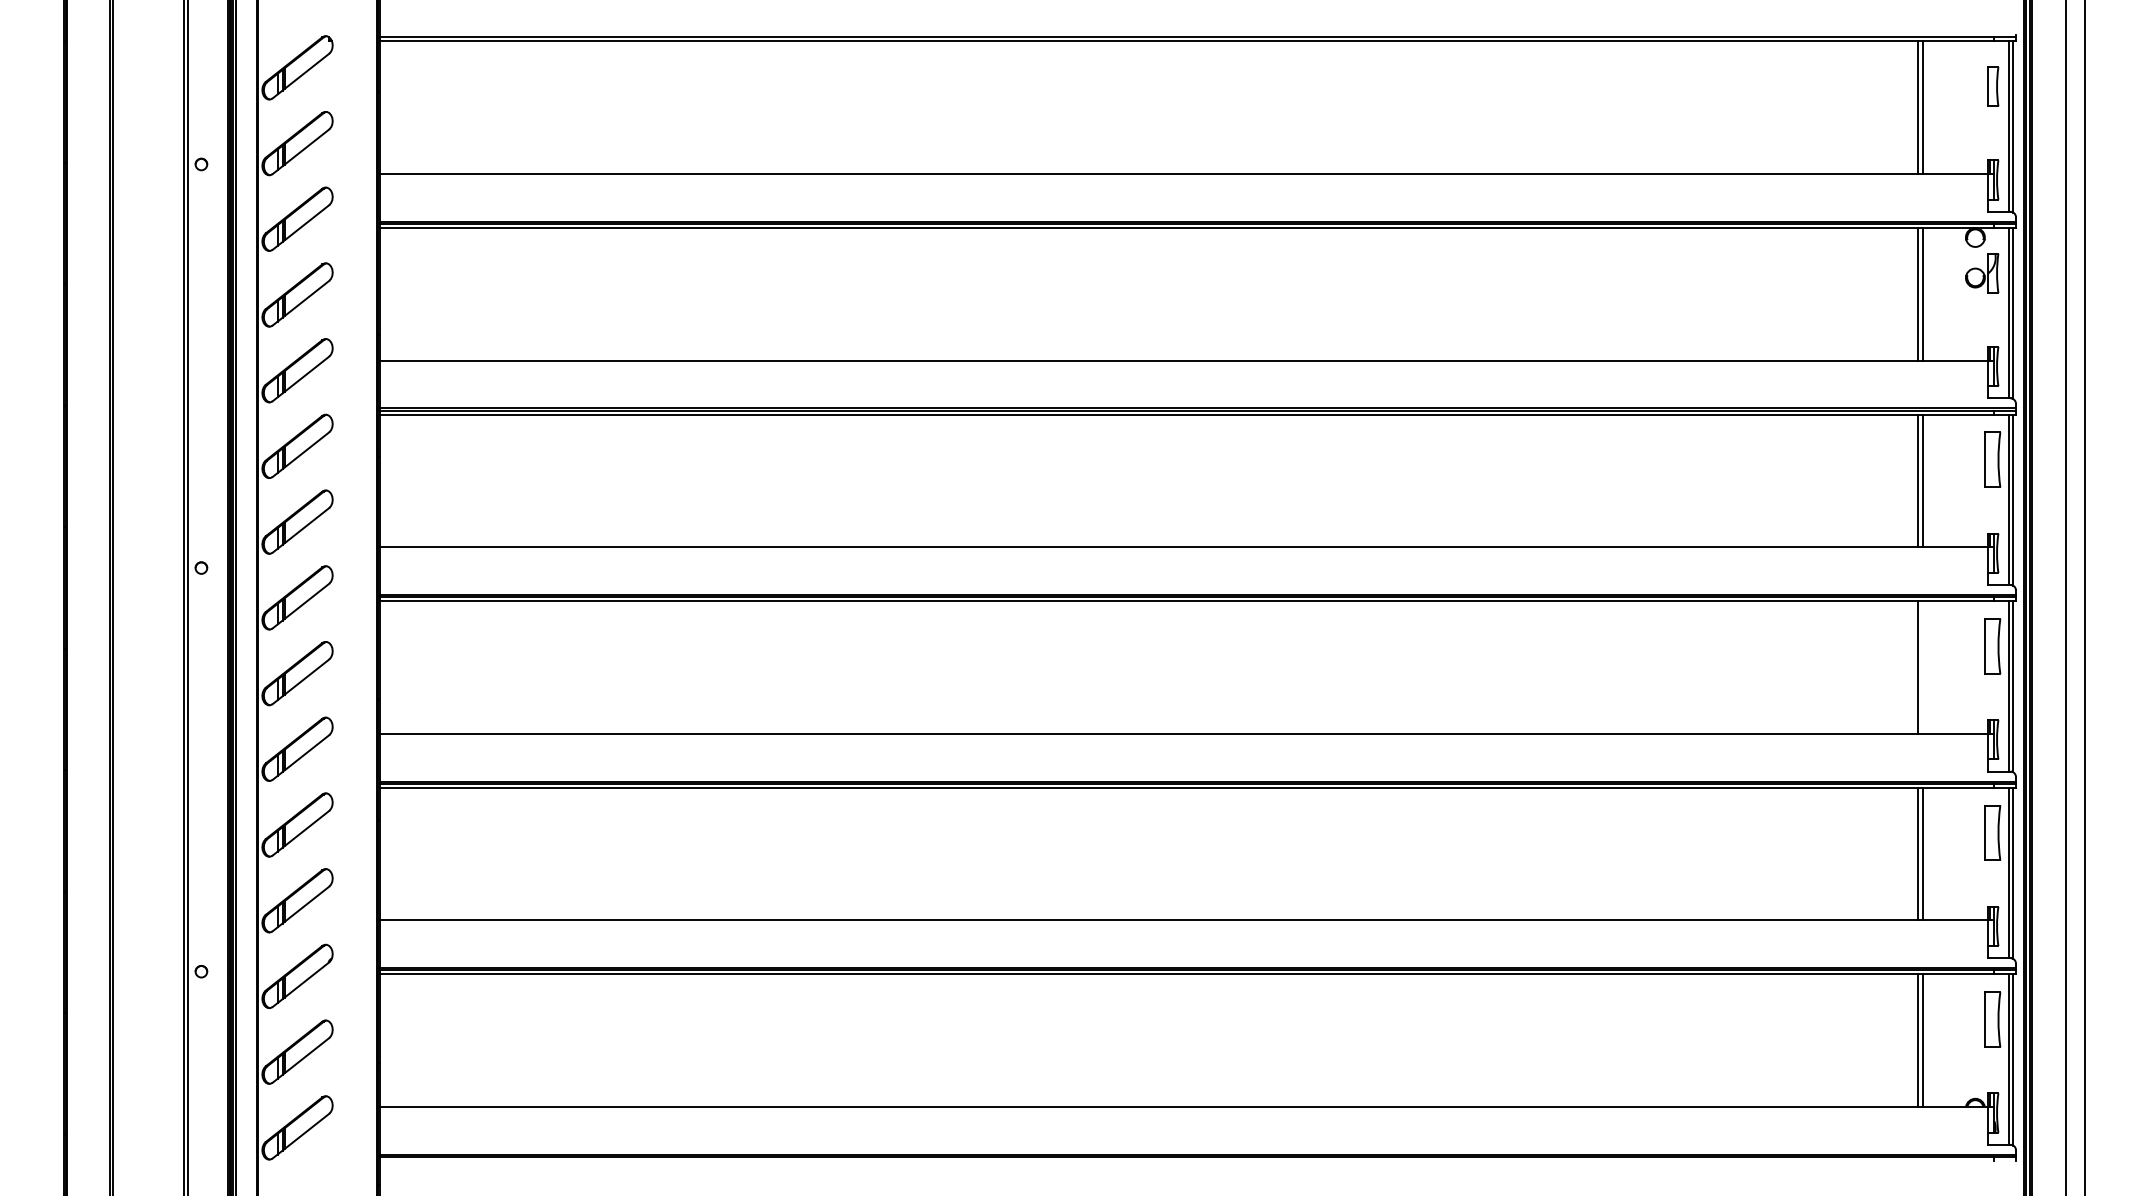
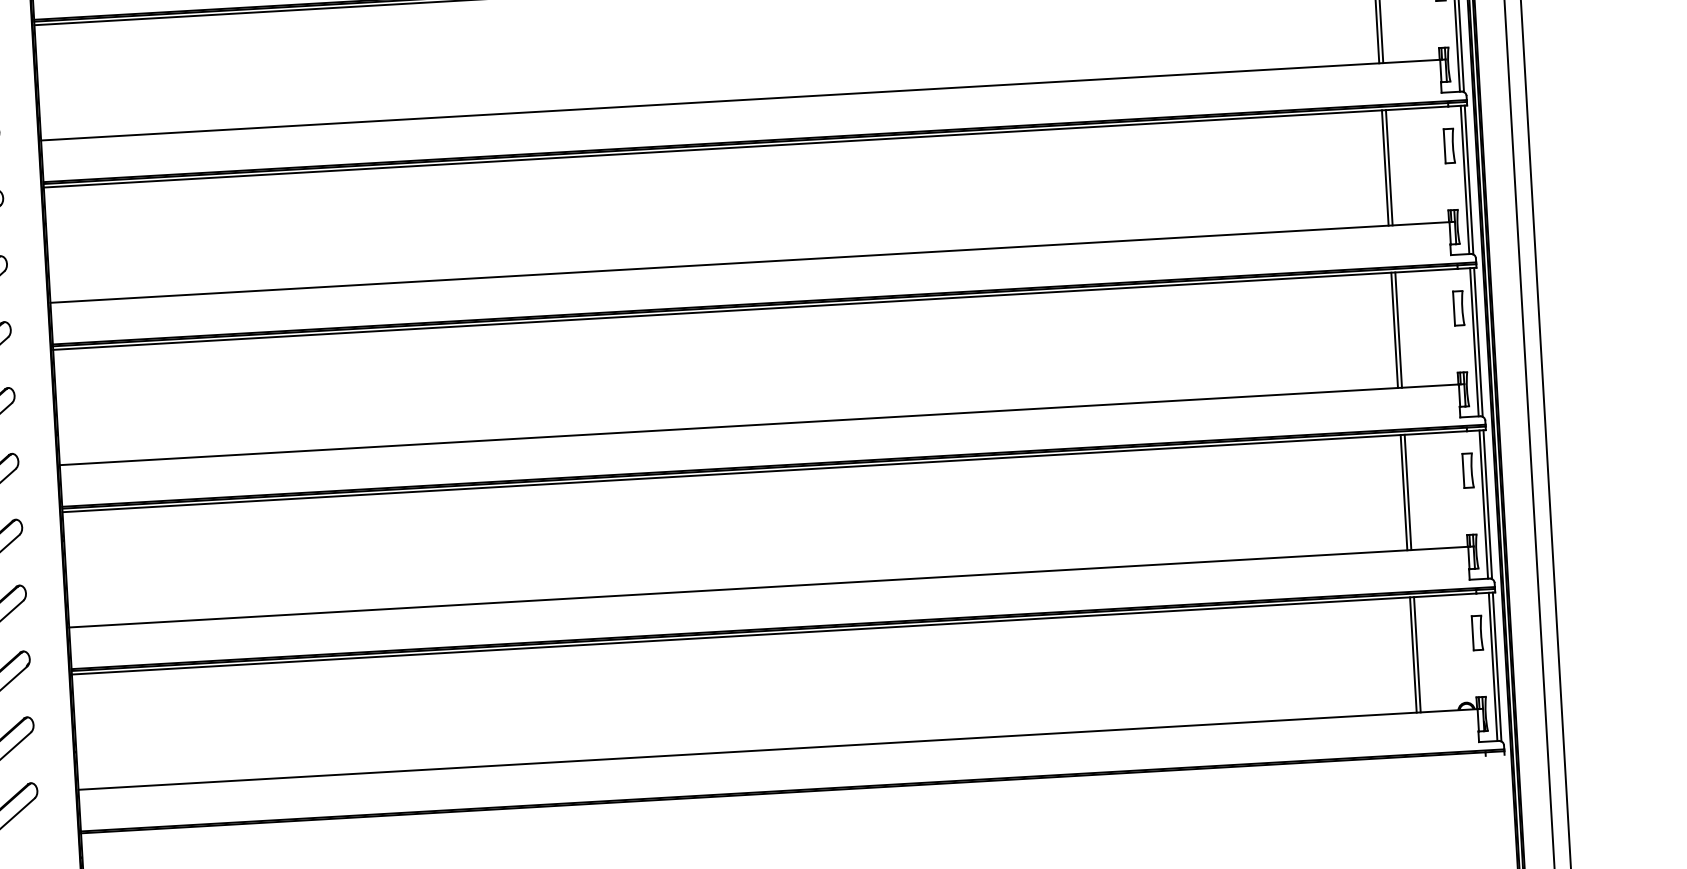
part: (1993, 459) -> (1449, 145), size x0.71
part: (1993, 646) -> (1459, 308), size x0.71
line: (1922, 667) -> (1398, 330), added
part: (1993, 833) -> (1468, 470), size x0.71
part: (1993, 1019) -> (1477, 632), size x0.71

